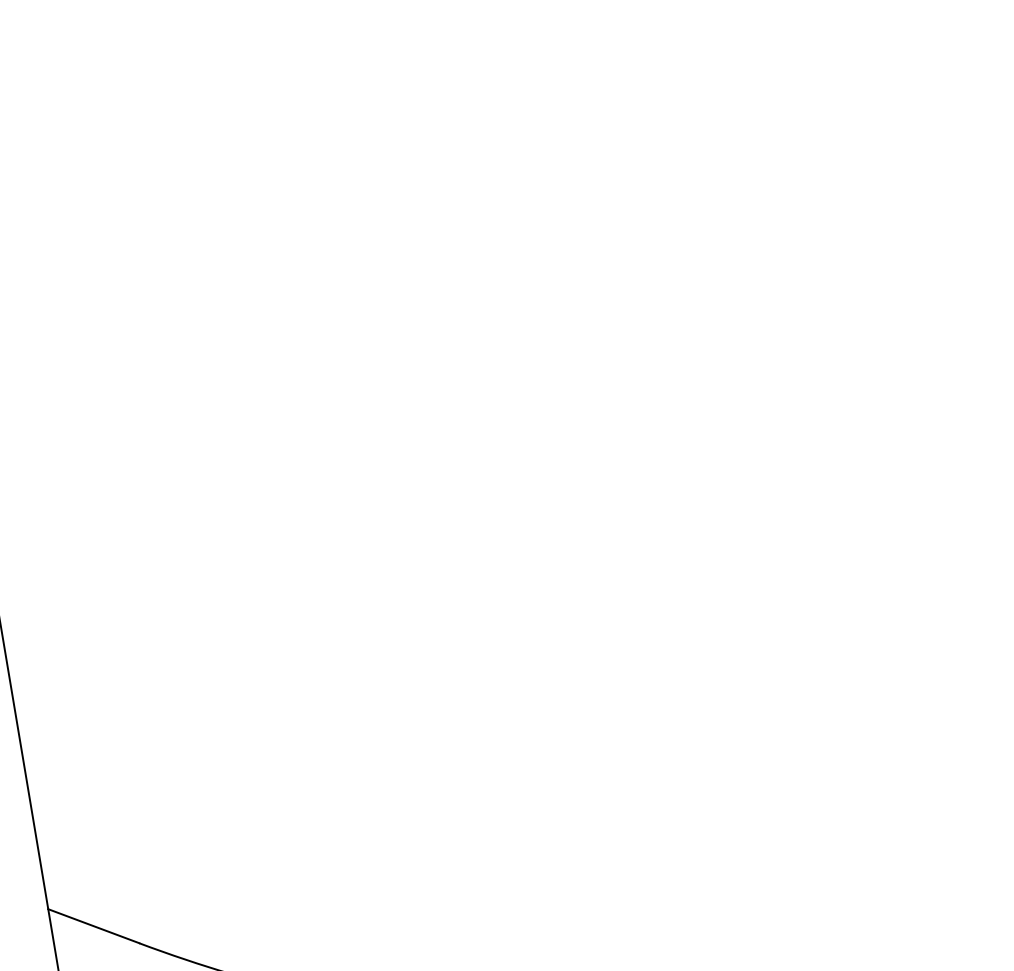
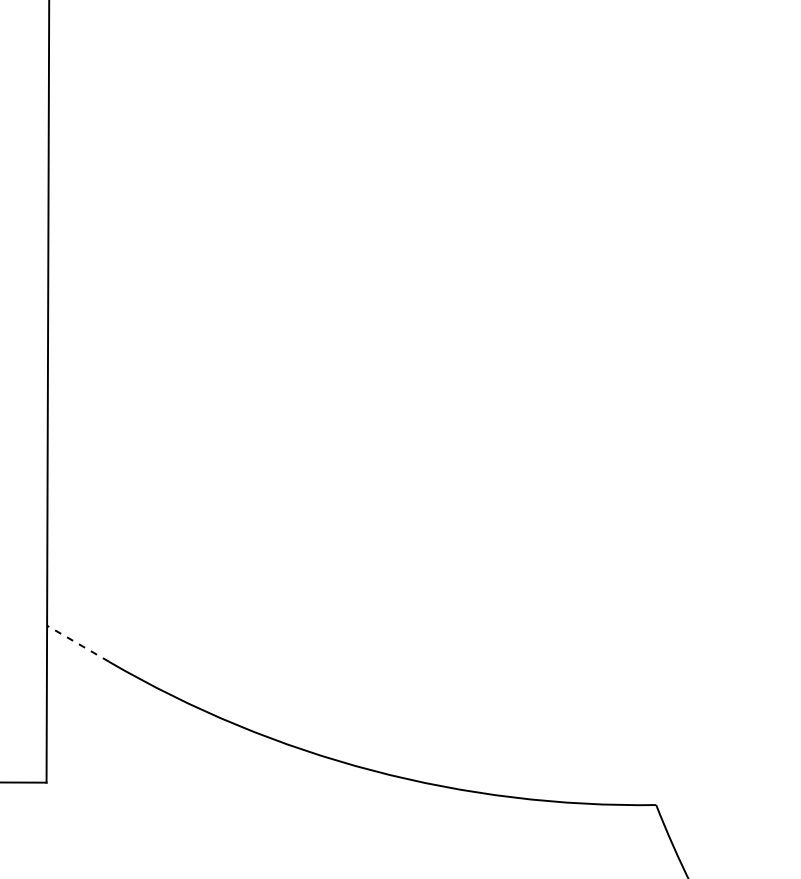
line: (94, 925) -> (78, 643), solid -> dashed

